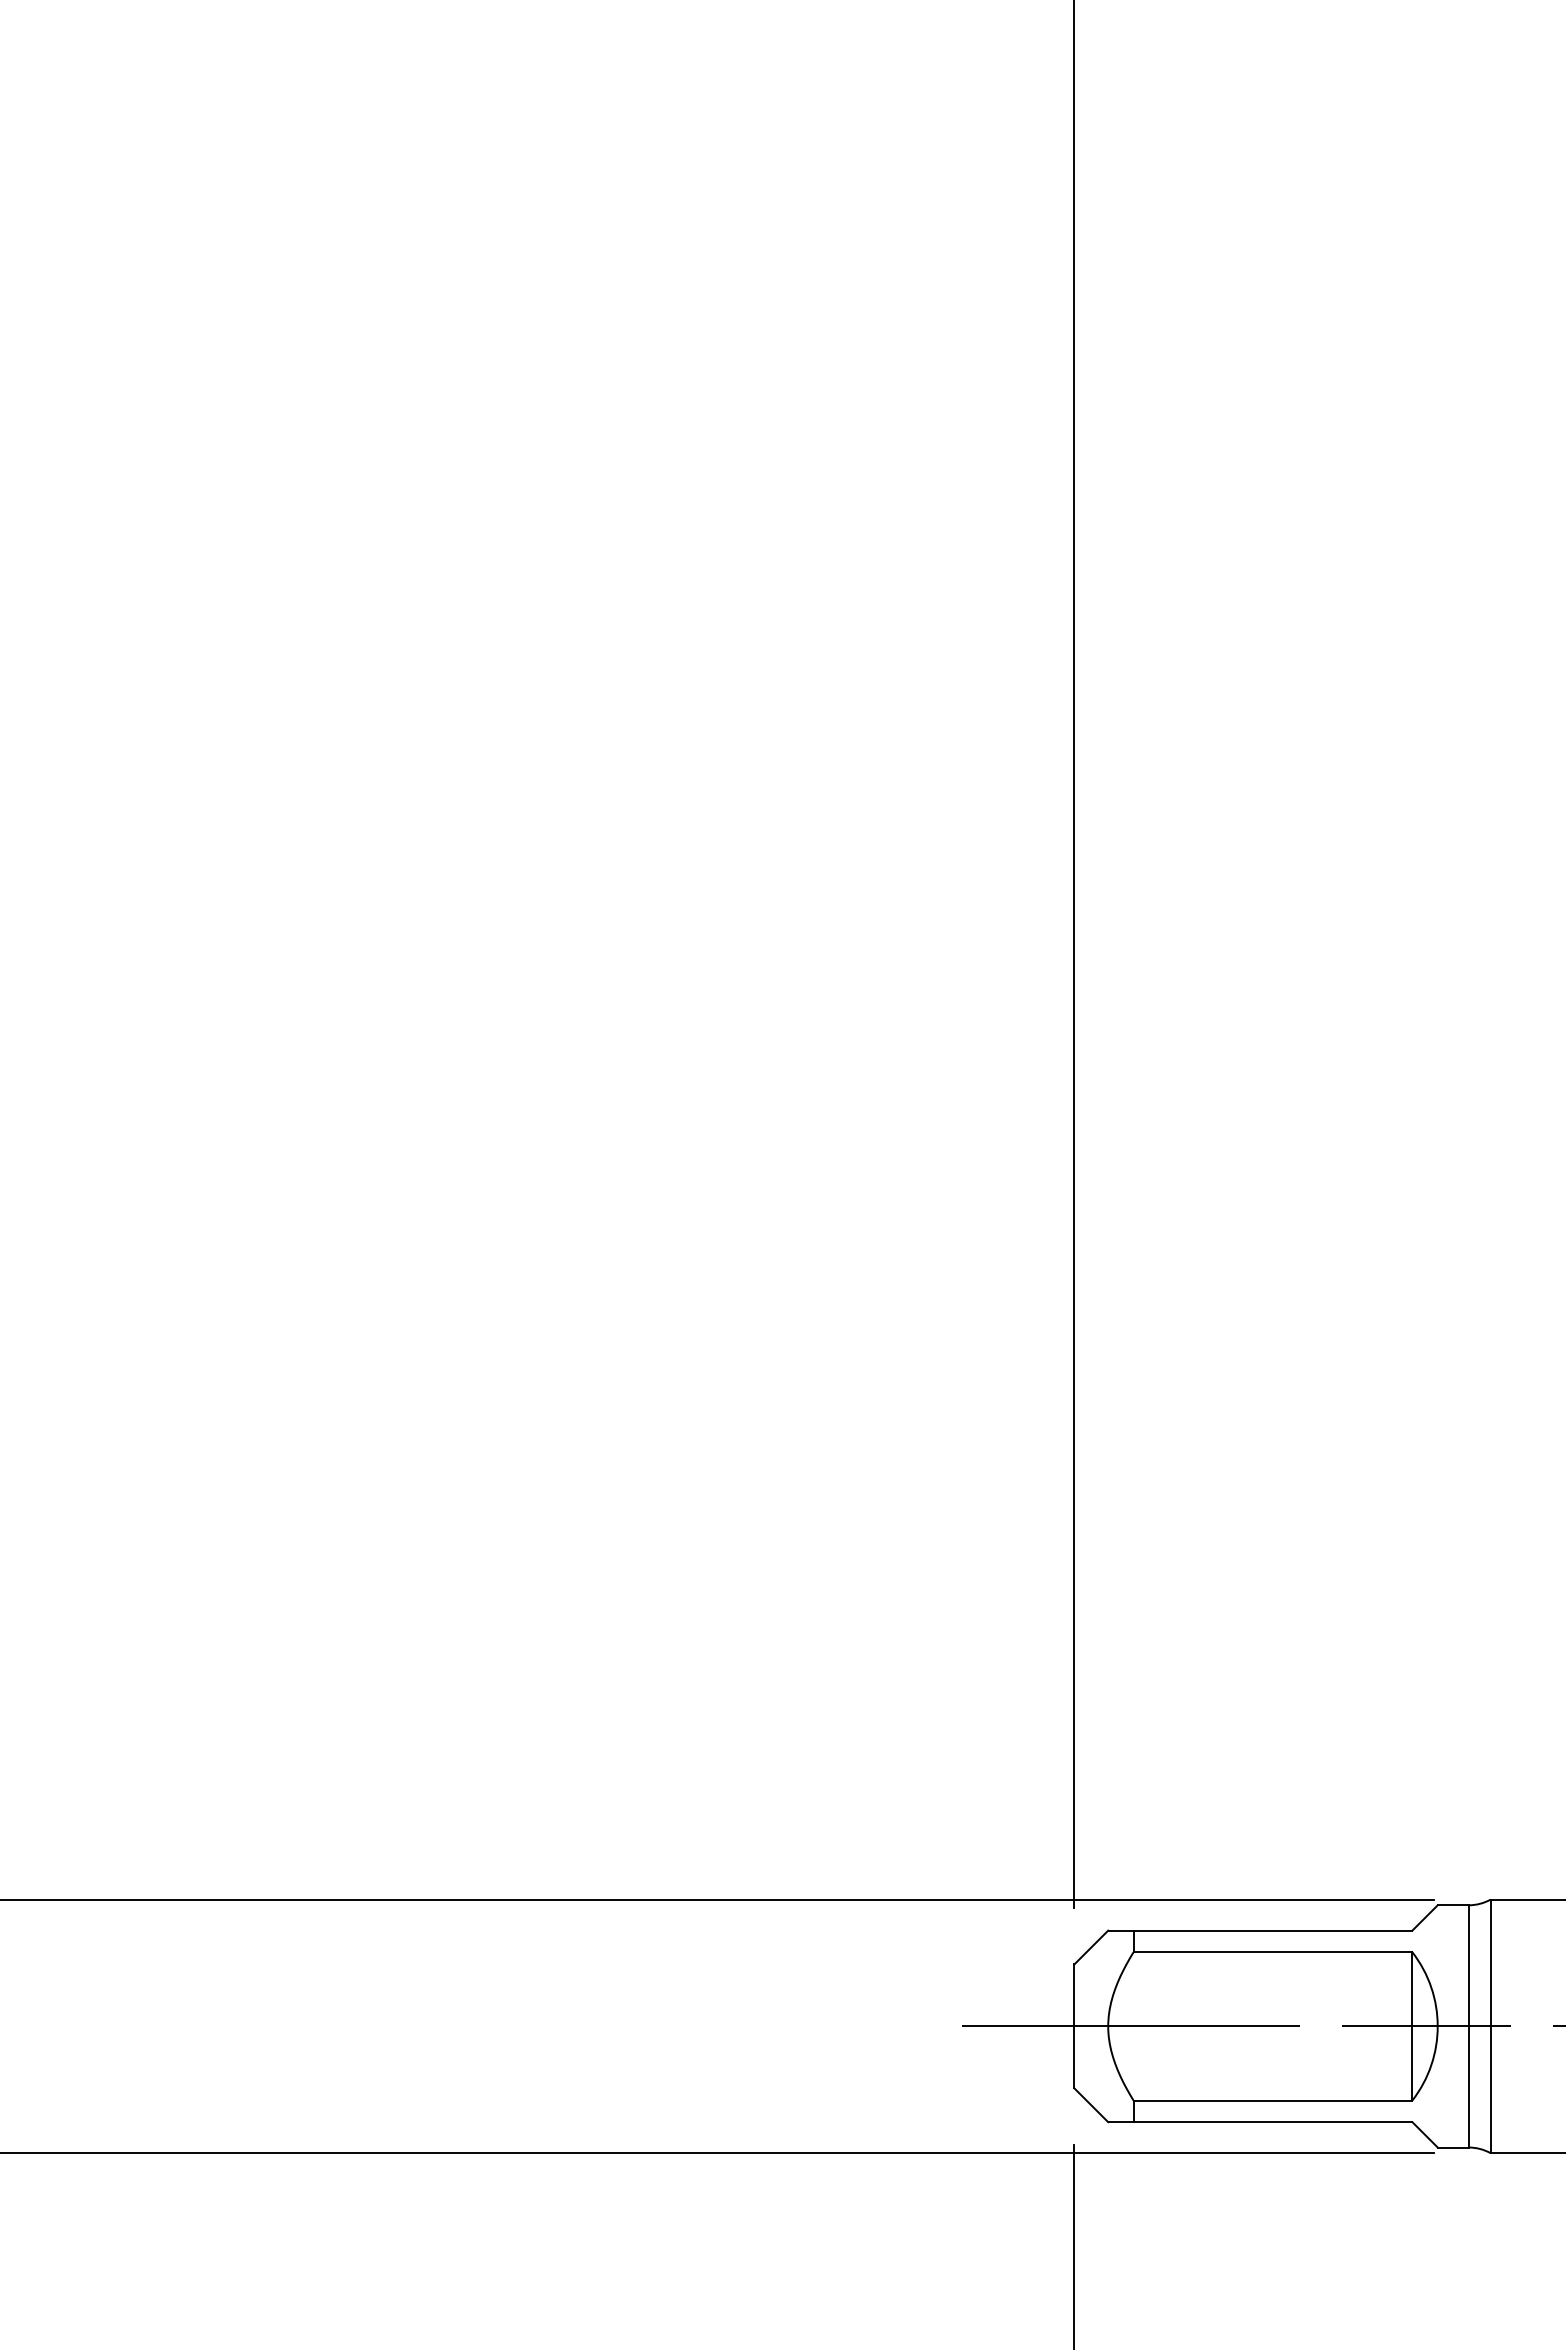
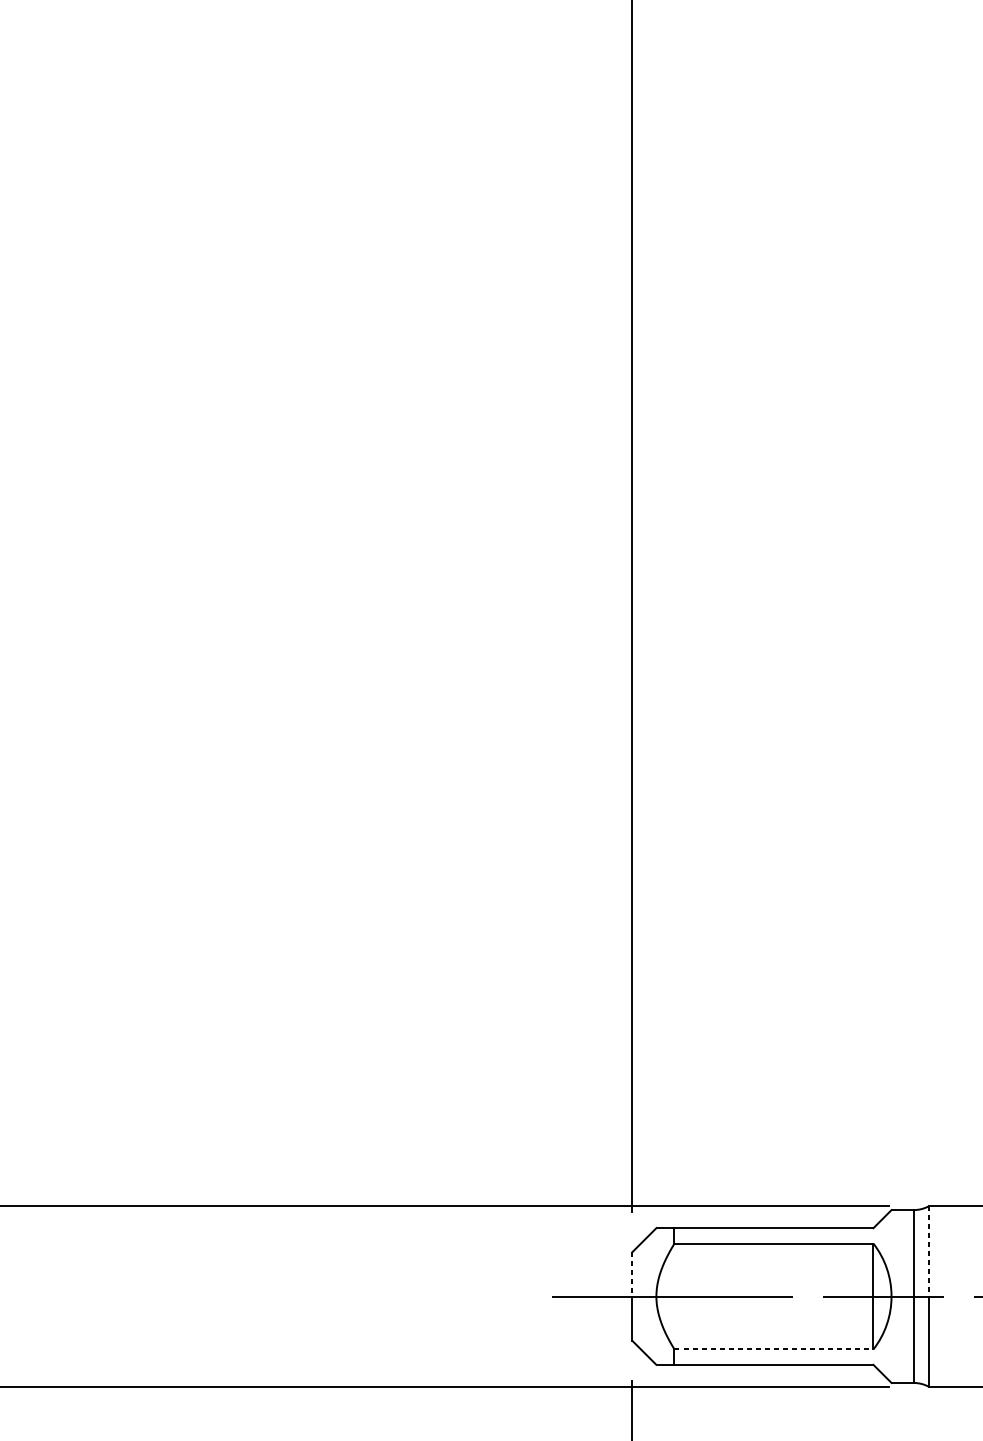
line: (1490, 1963) -> (929, 1251), solid -> dashed
line: (1074, 1995) -> (632, 1274), solid -> dashed
line: (1273, 2100) -> (774, 1349), solid -> dashed

